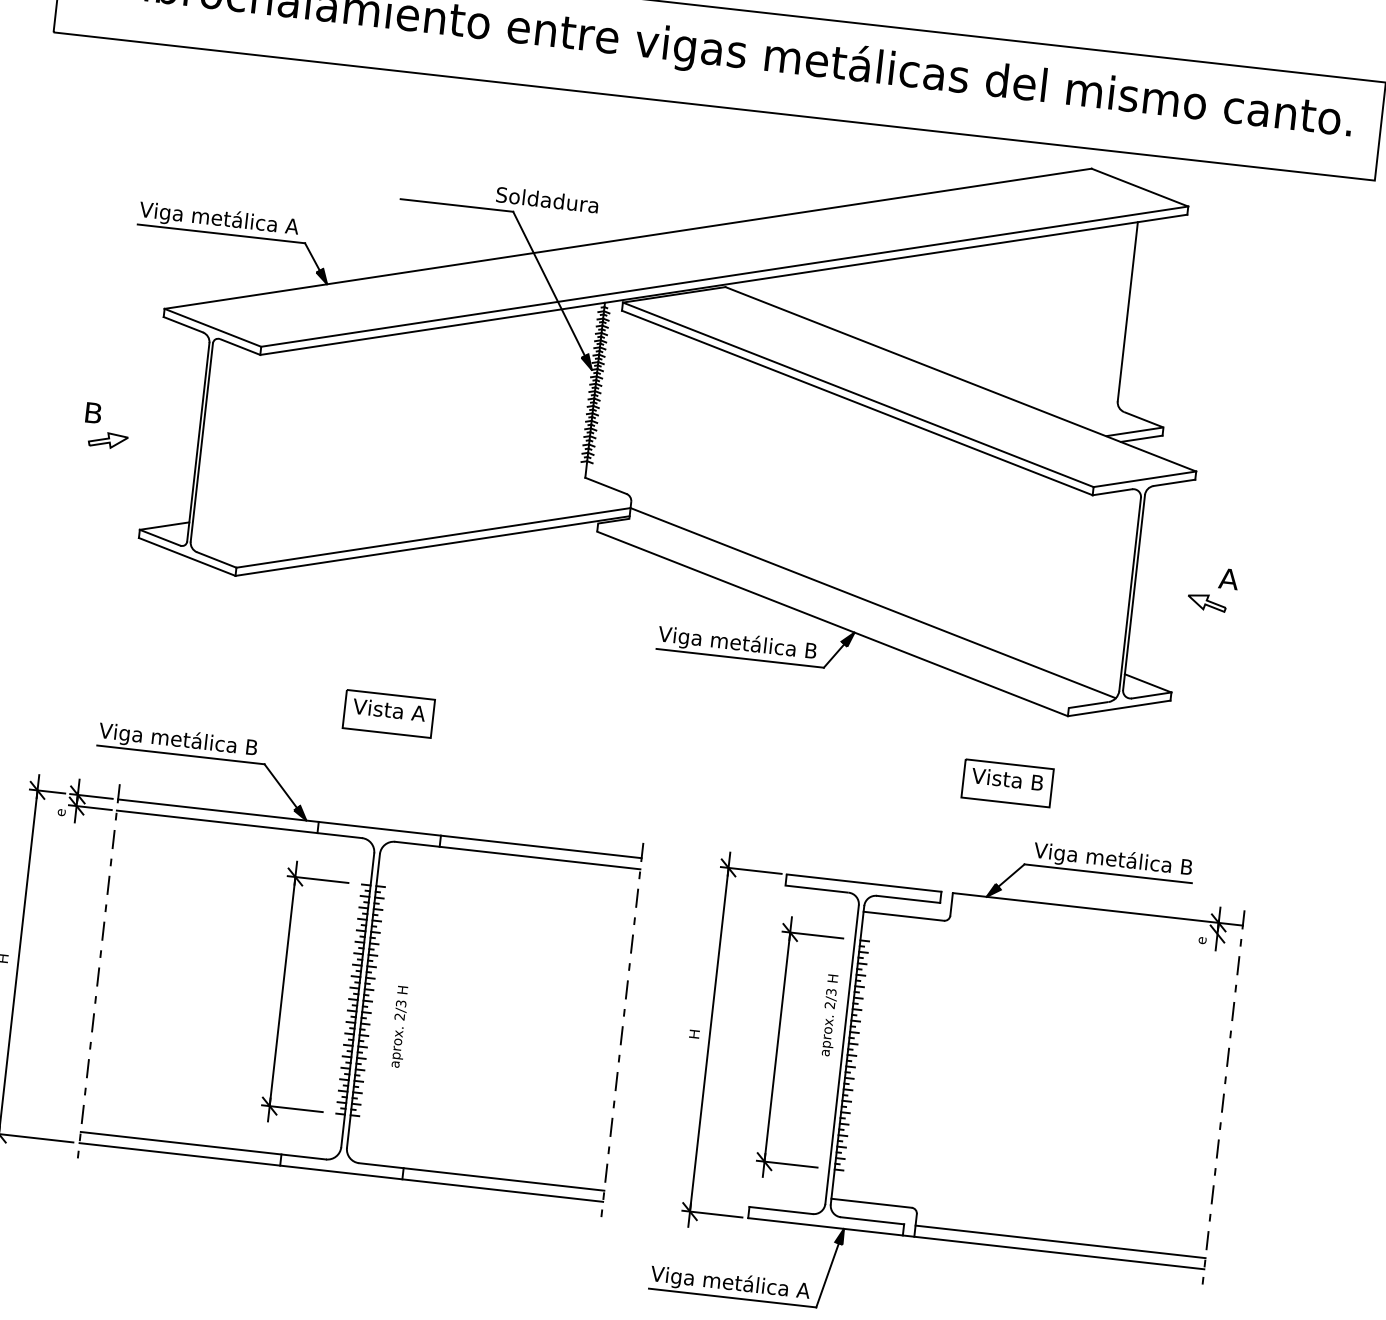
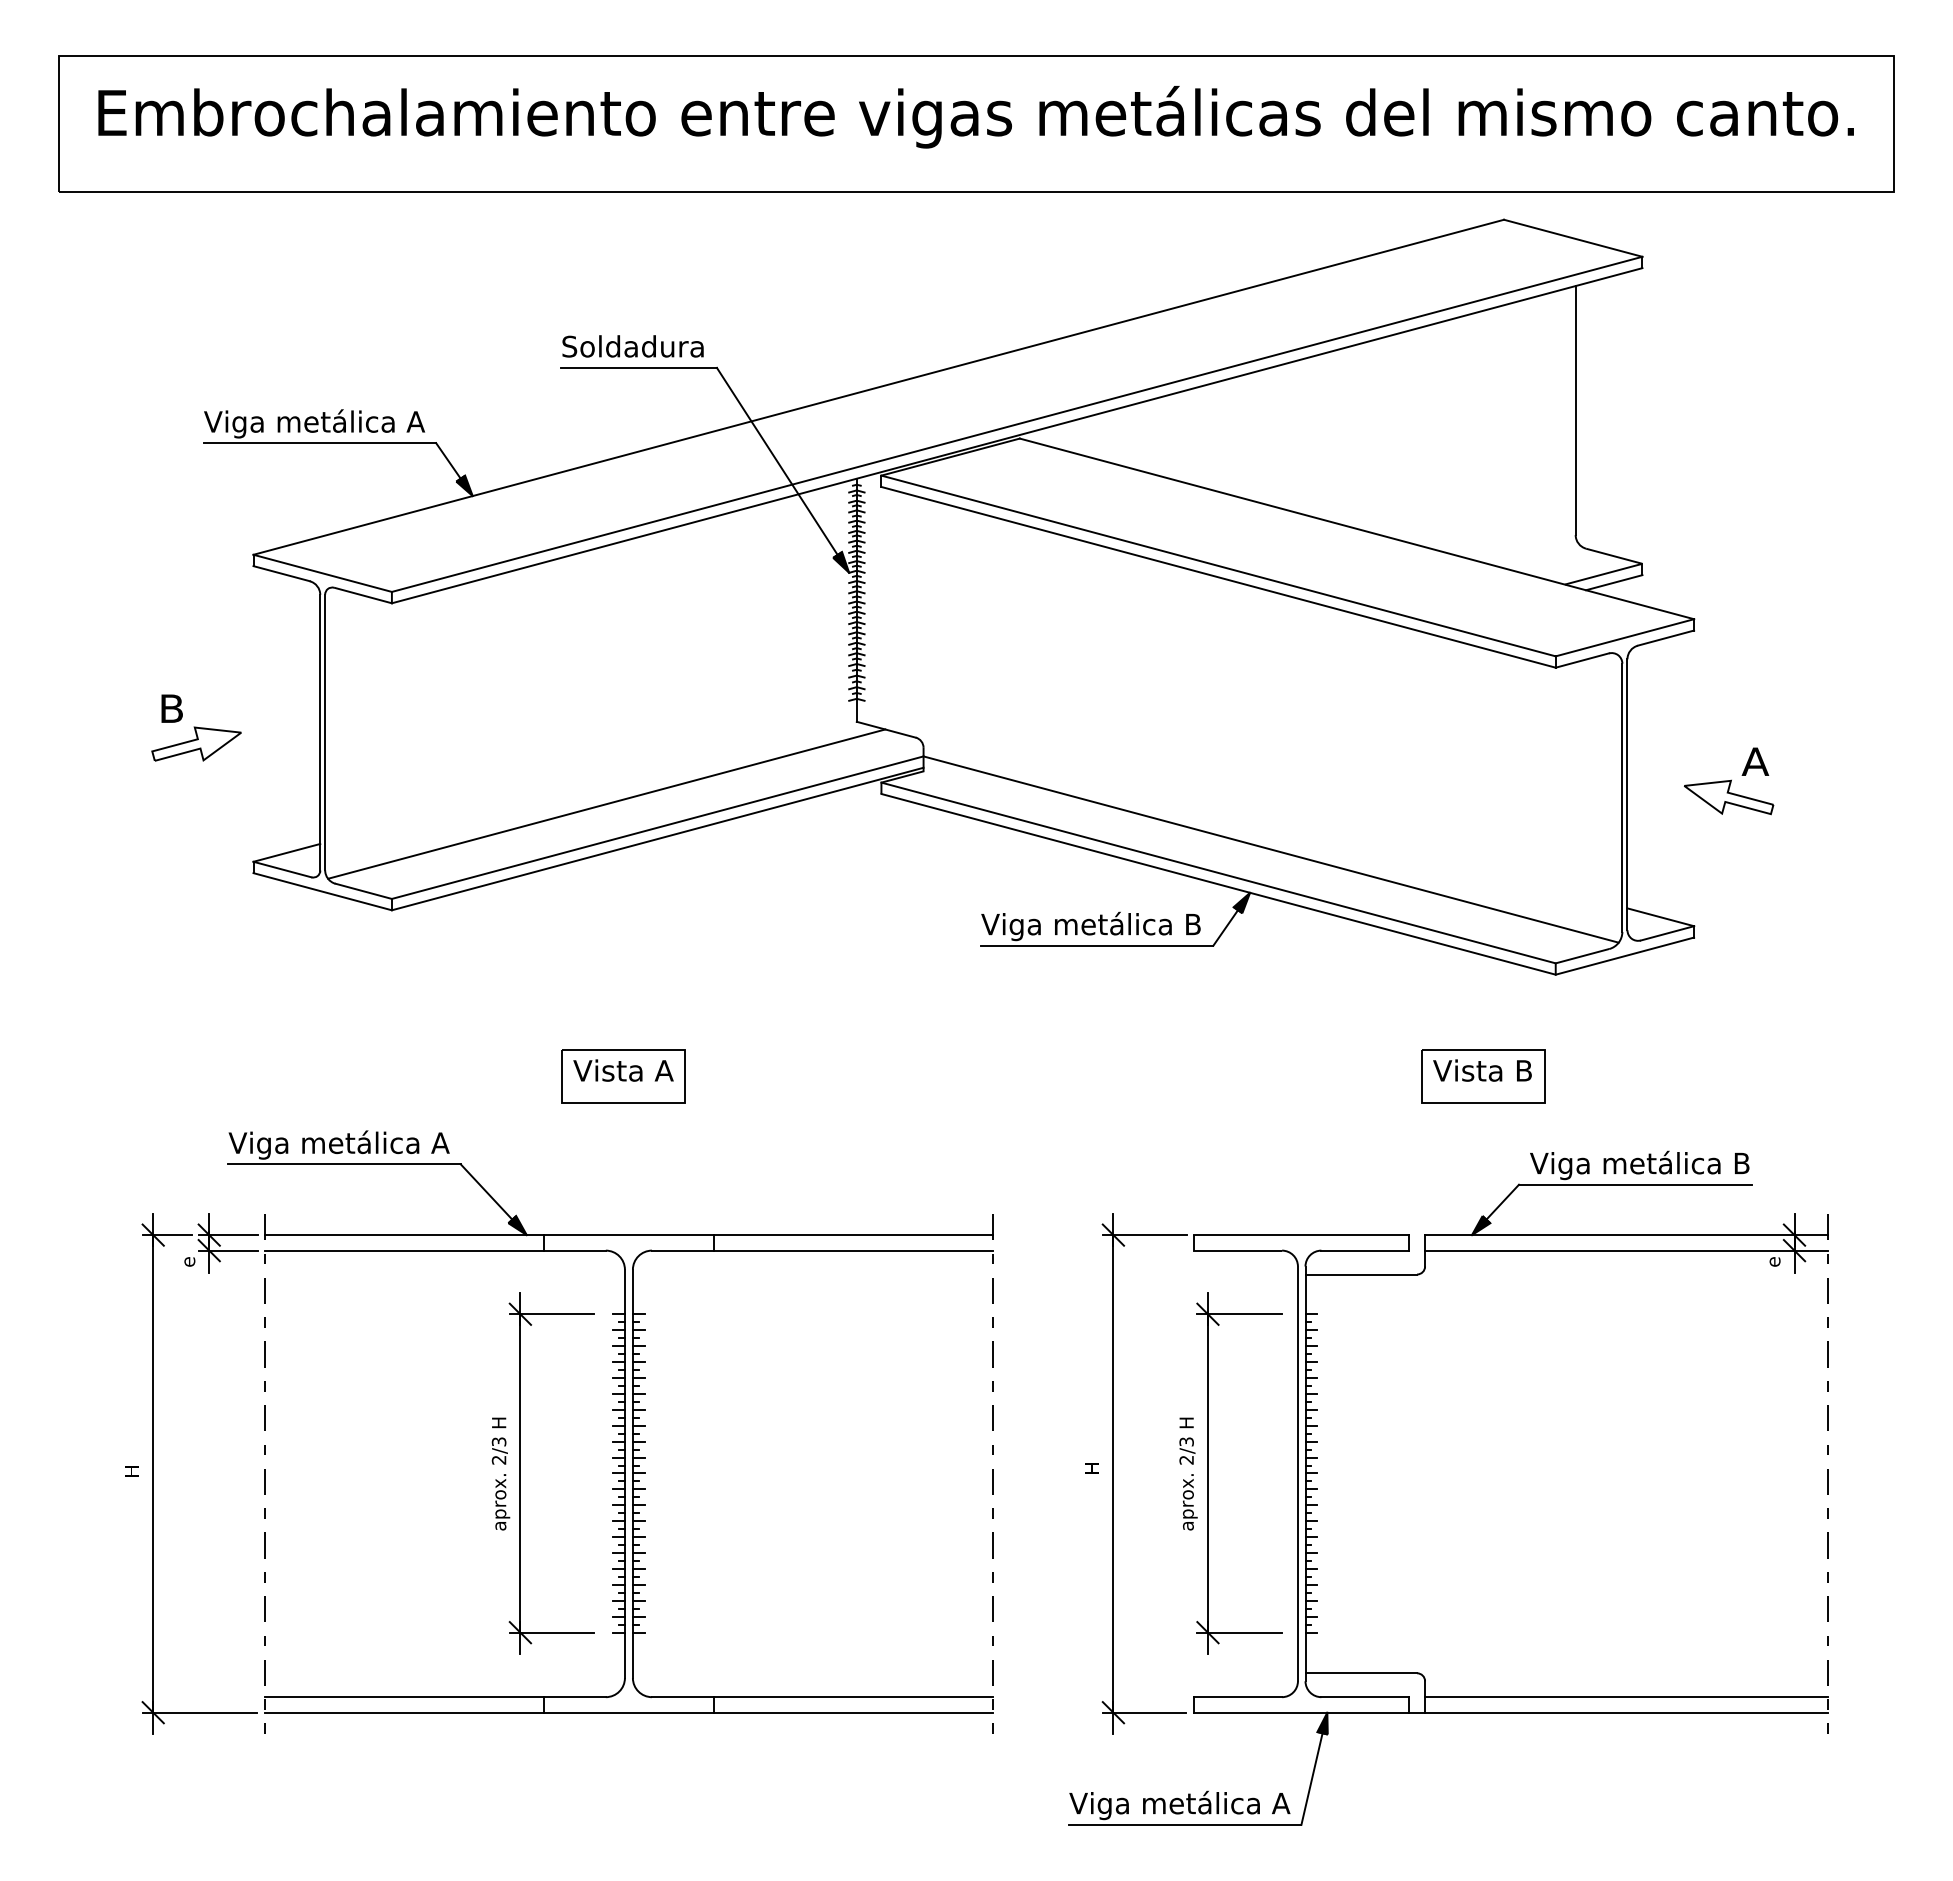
text: (547, 199) -> (632, 346), moved
part: (108, 440) -> (196, 743), size x1.67
line: (398, 516) -> (606, 803), added
part: (1207, 602) -> (1729, 797), size x1.67
line: (833, 615) -> (1218, 872), added
text: (251, 746) -> (440, 1142), Viga metálica B -> Viga metálica A
line: (1096, 920) -> (1626, 1250), added
text: (830, 1015) -> (1188, 1473), moved
text: (399, 1026) -> (500, 1473), moved

